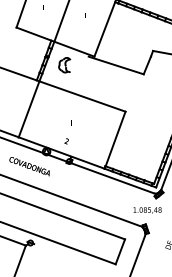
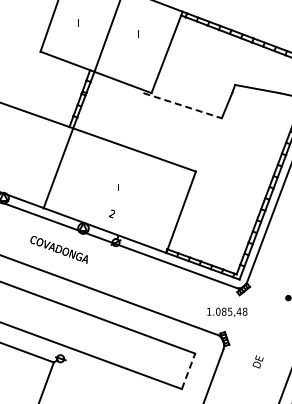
part: (64, 65) -> (109, 105), removed
line: (116, 65) -> (183, 105), solid -> dashed
line: (120, 251) -> (188, 371), solid -> dashed

